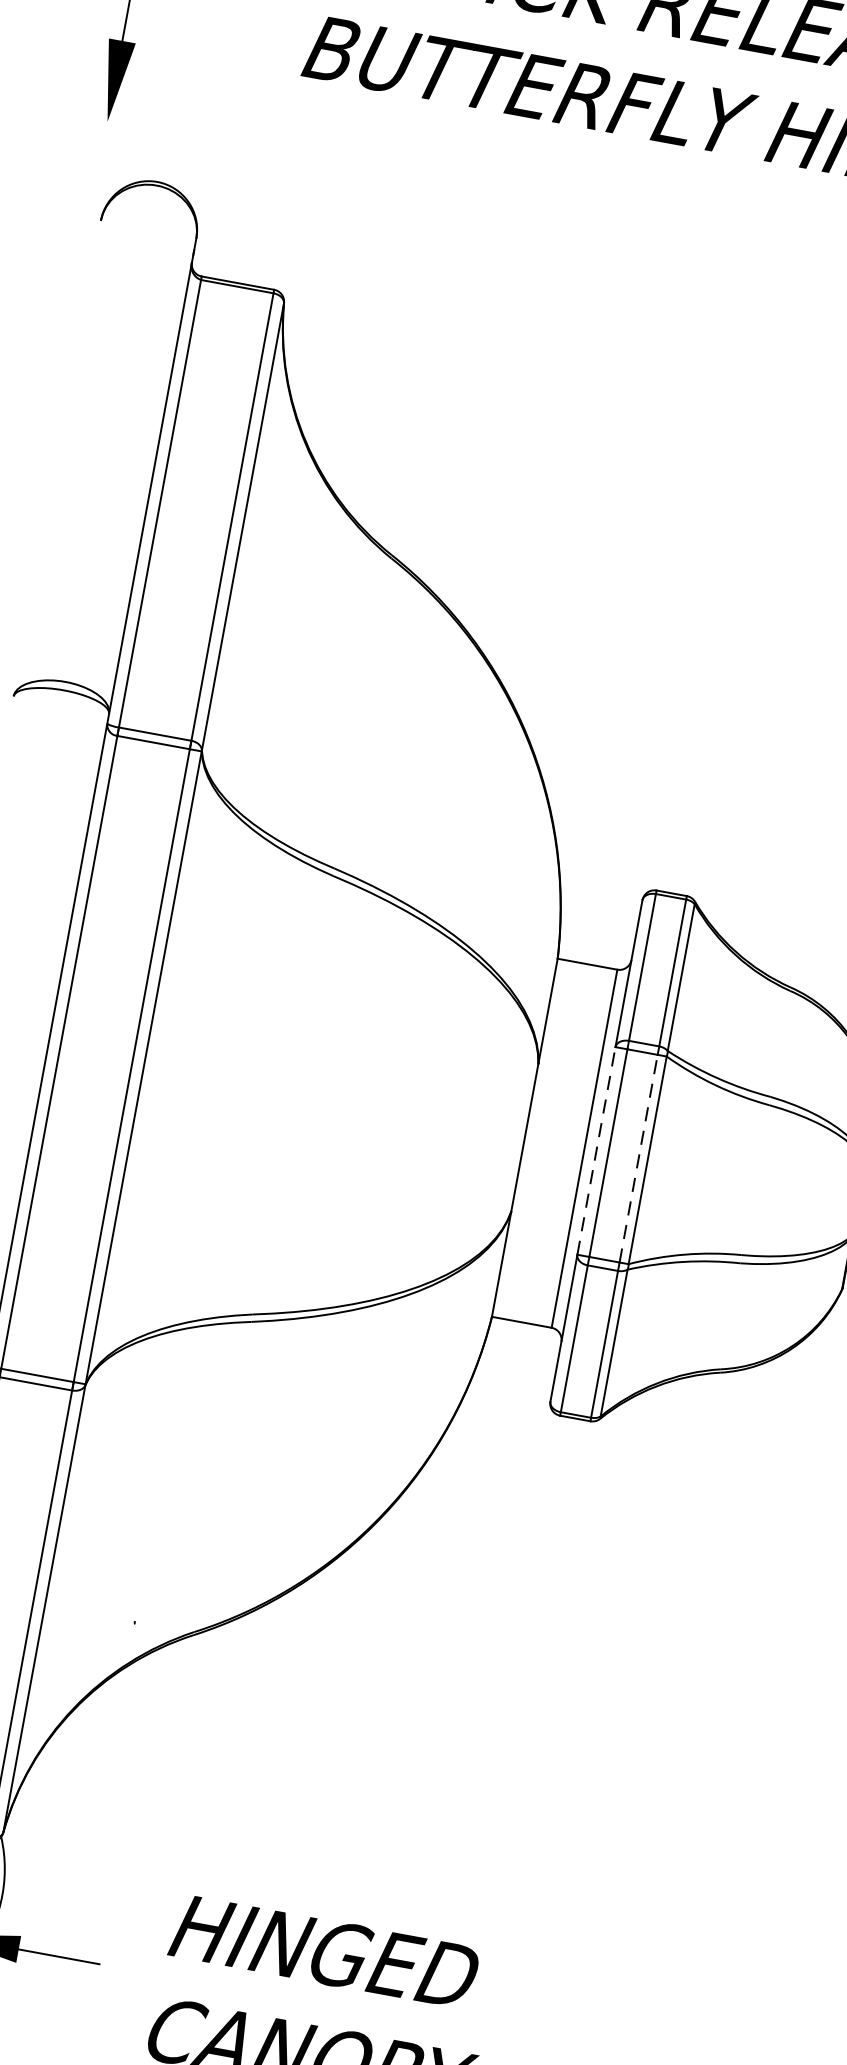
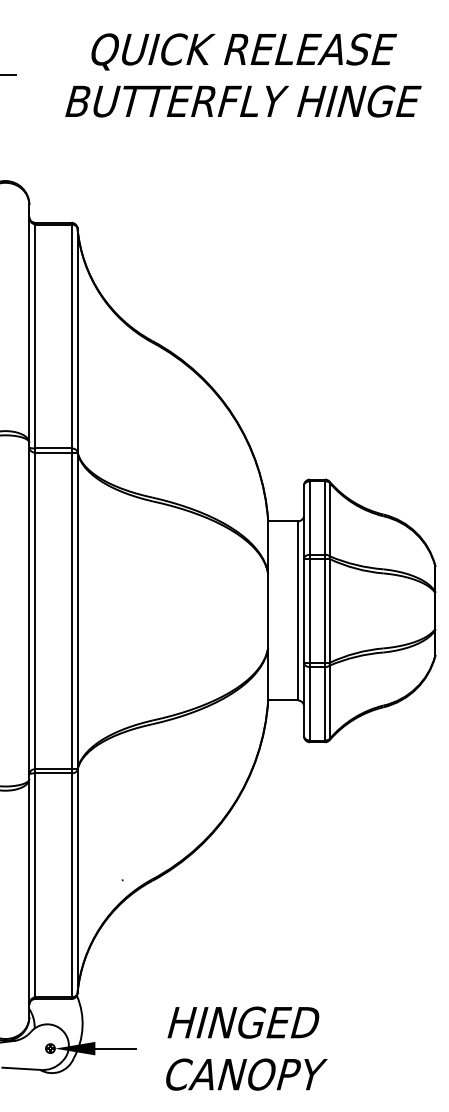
line: (597, 1150) -> (304, 610), dashed -> solid
line: (639, 1157) -> (325, 610), dashed -> solid

